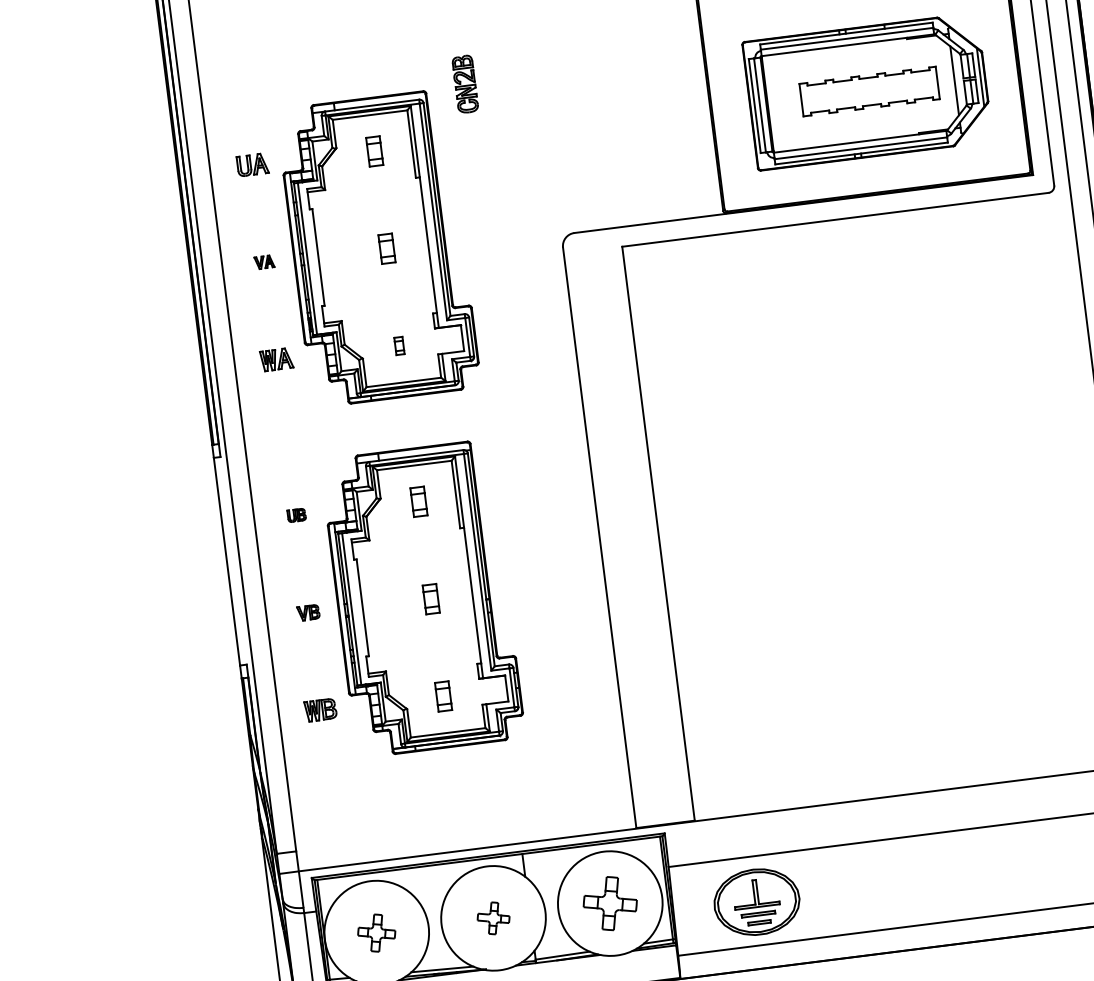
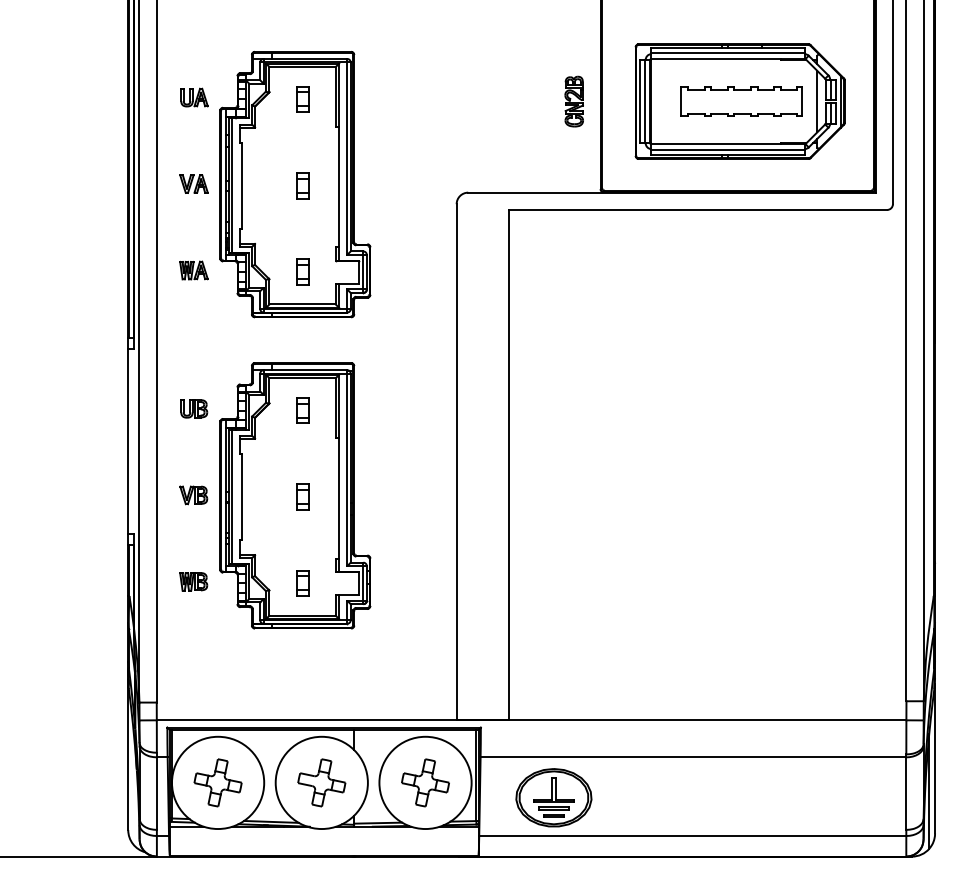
part: (464, 84) -> (573, 101), moved
part: (263, 261) -> (193, 183), size x1.67
part: (399, 345) -> (302, 271), size x1.67
part: (296, 514) -> (194, 408), size x1.67
part: (308, 613) -> (193, 495), size x1.43
part: (493, 917) -> (321, 782), size x1.67
part: (376, 932) -> (217, 782), size x1.43

